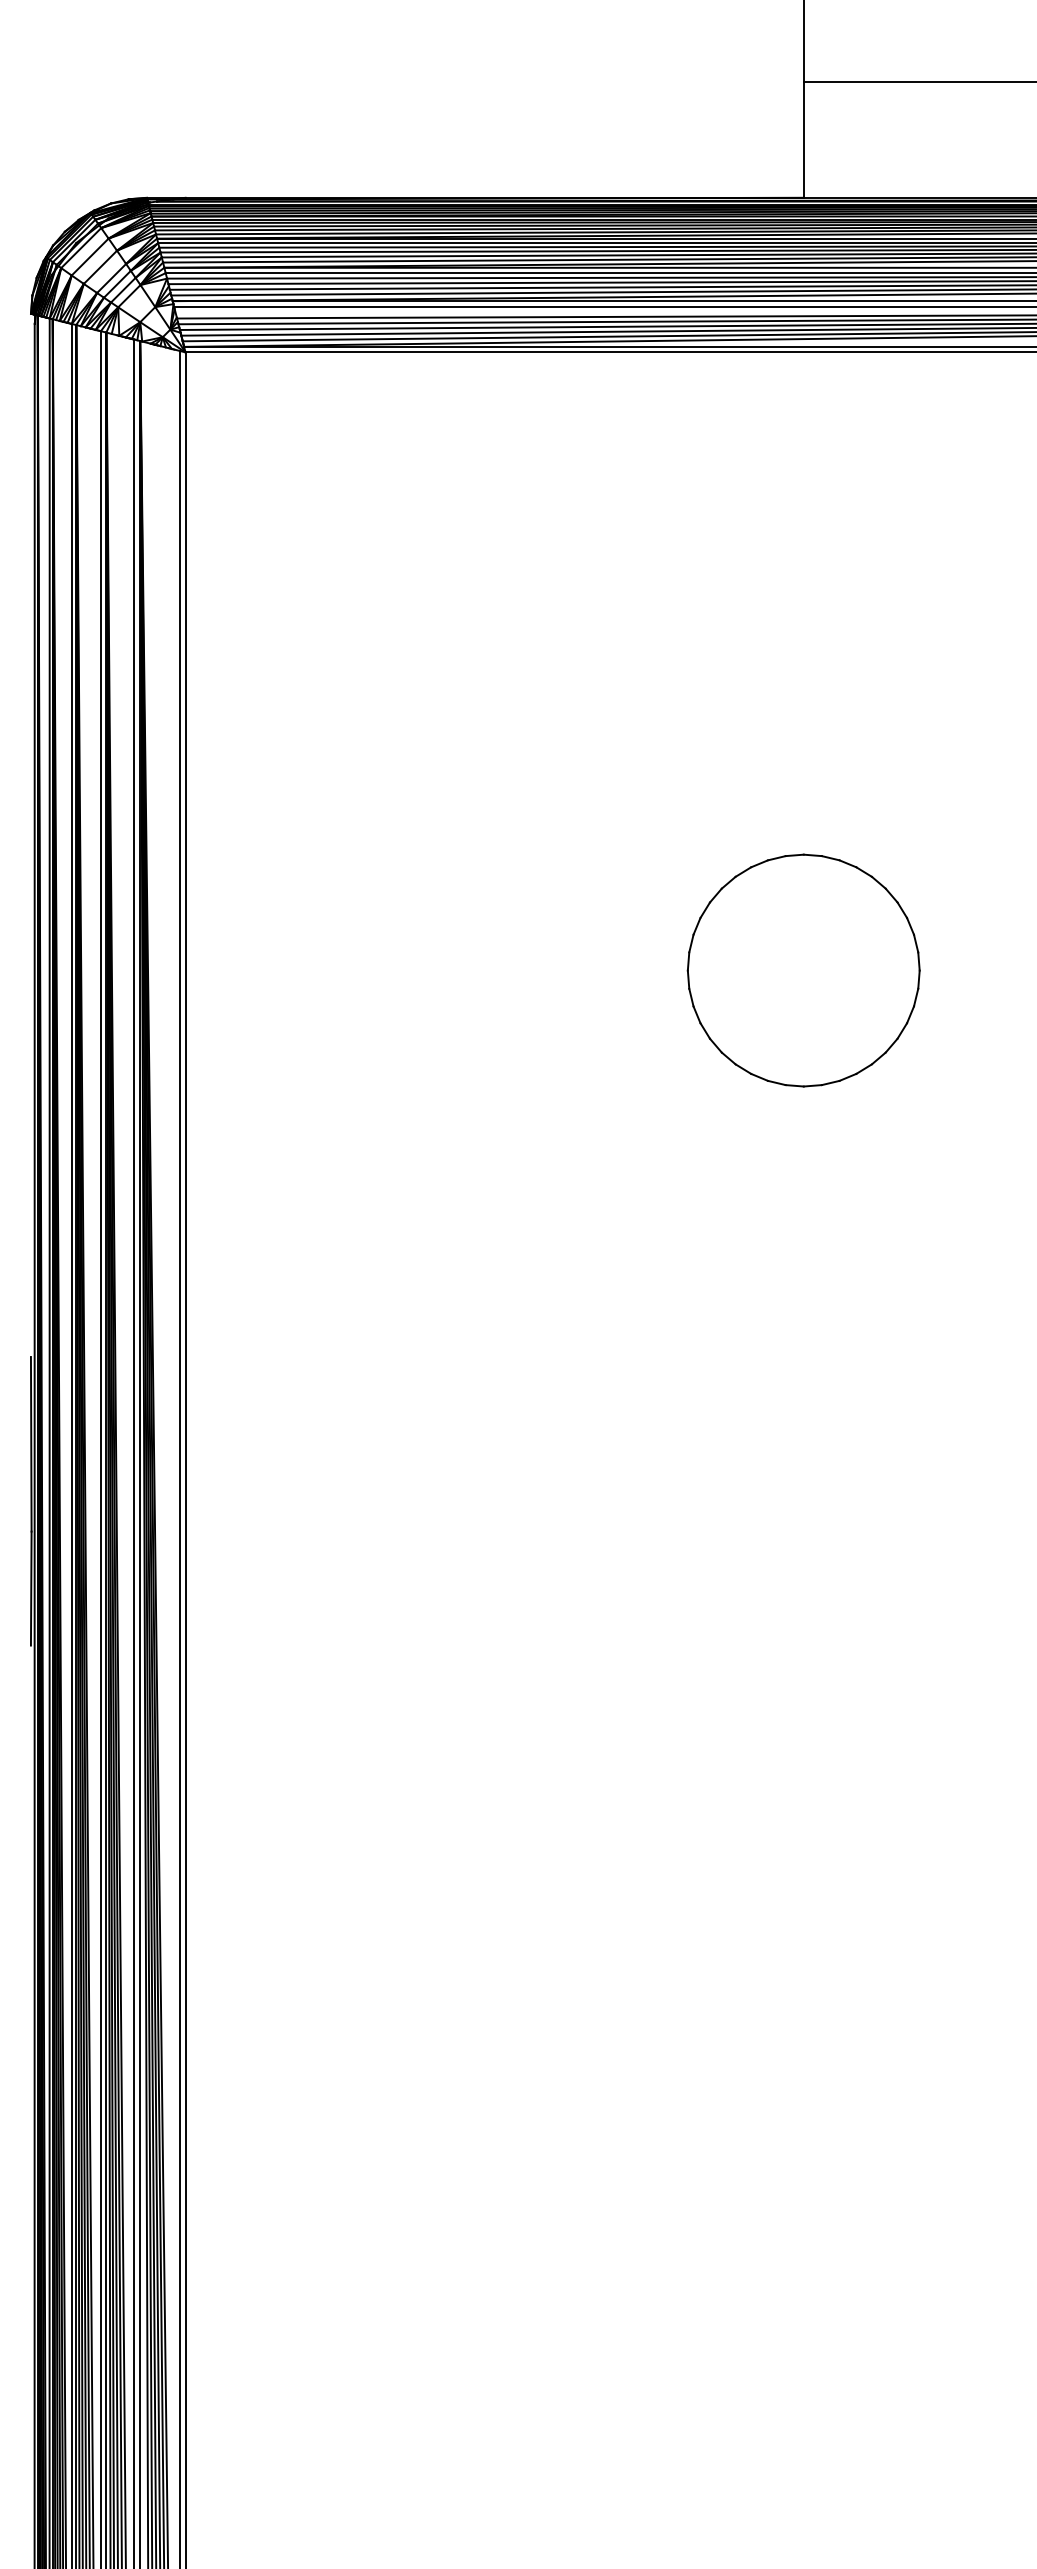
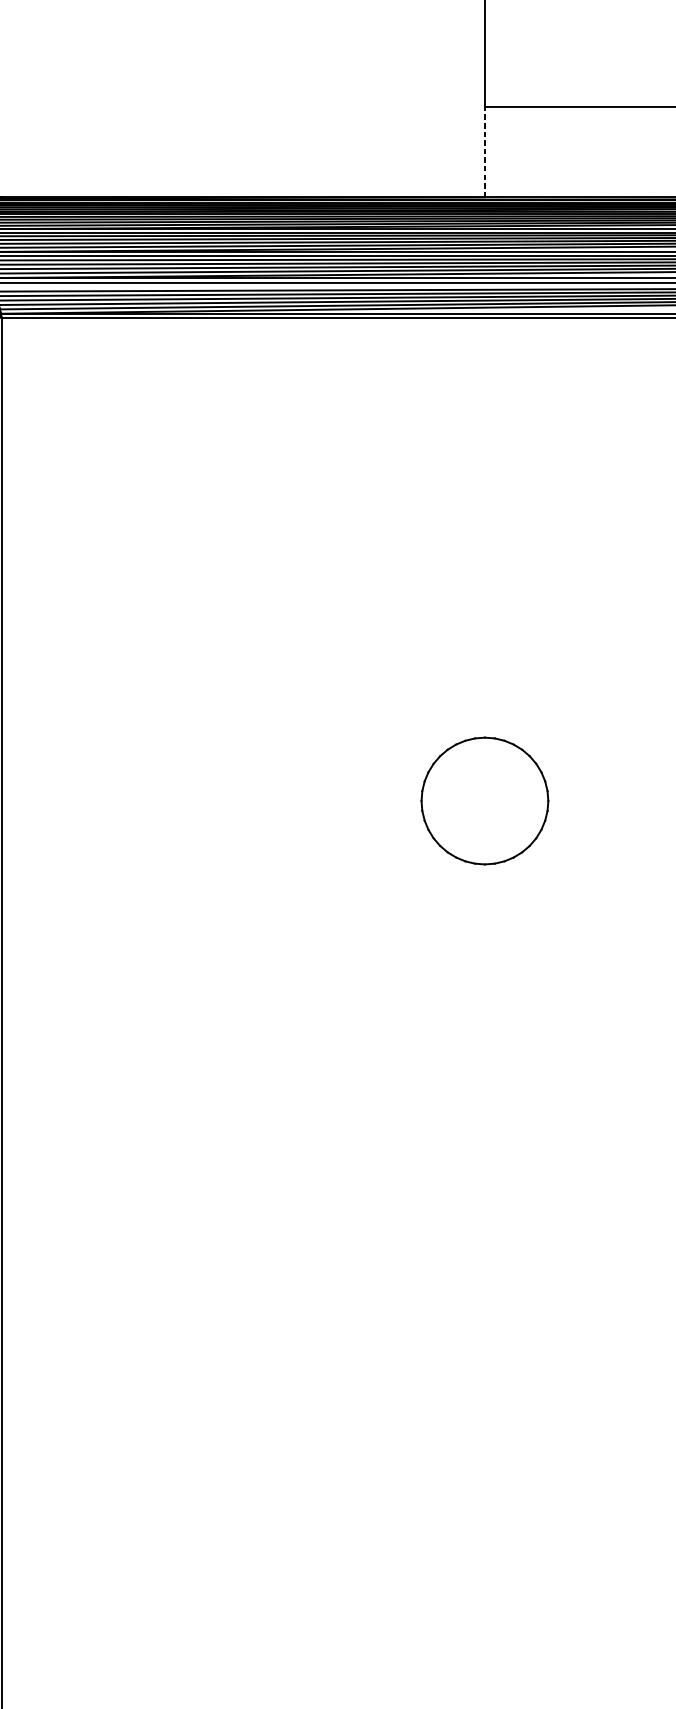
line: (803, 139) -> (484, 151), solid -> dashed
part: (803, 970) -> (484, 800), size x0.7

